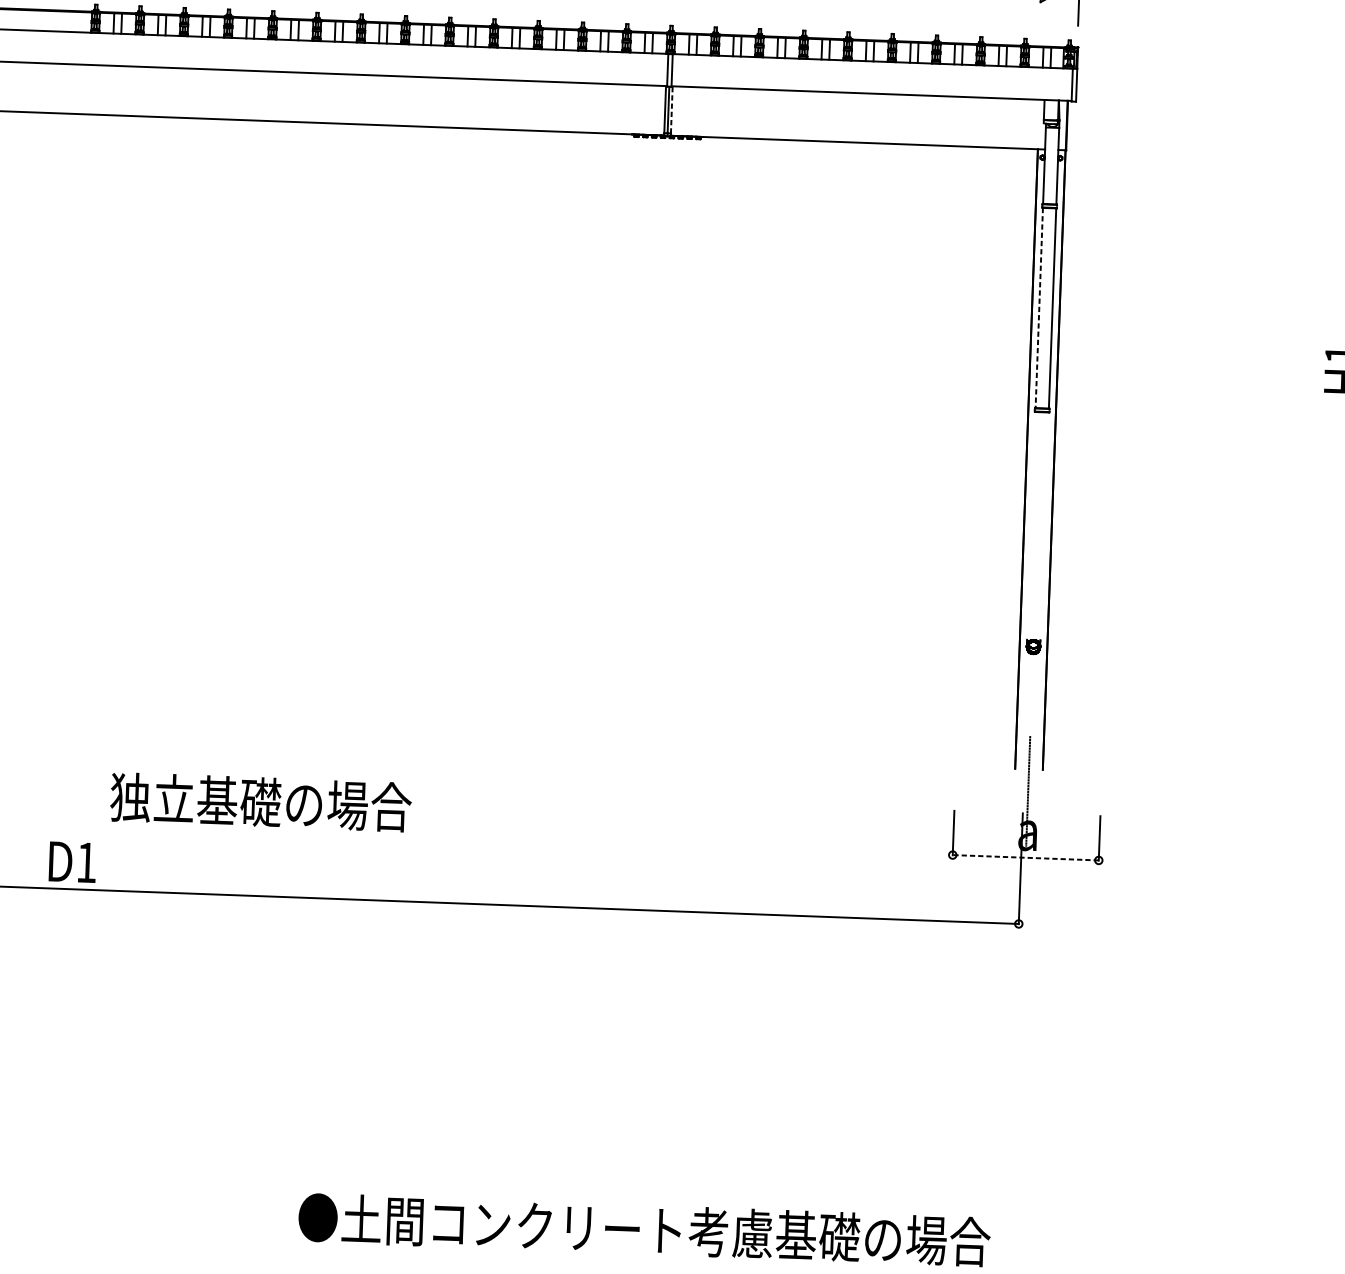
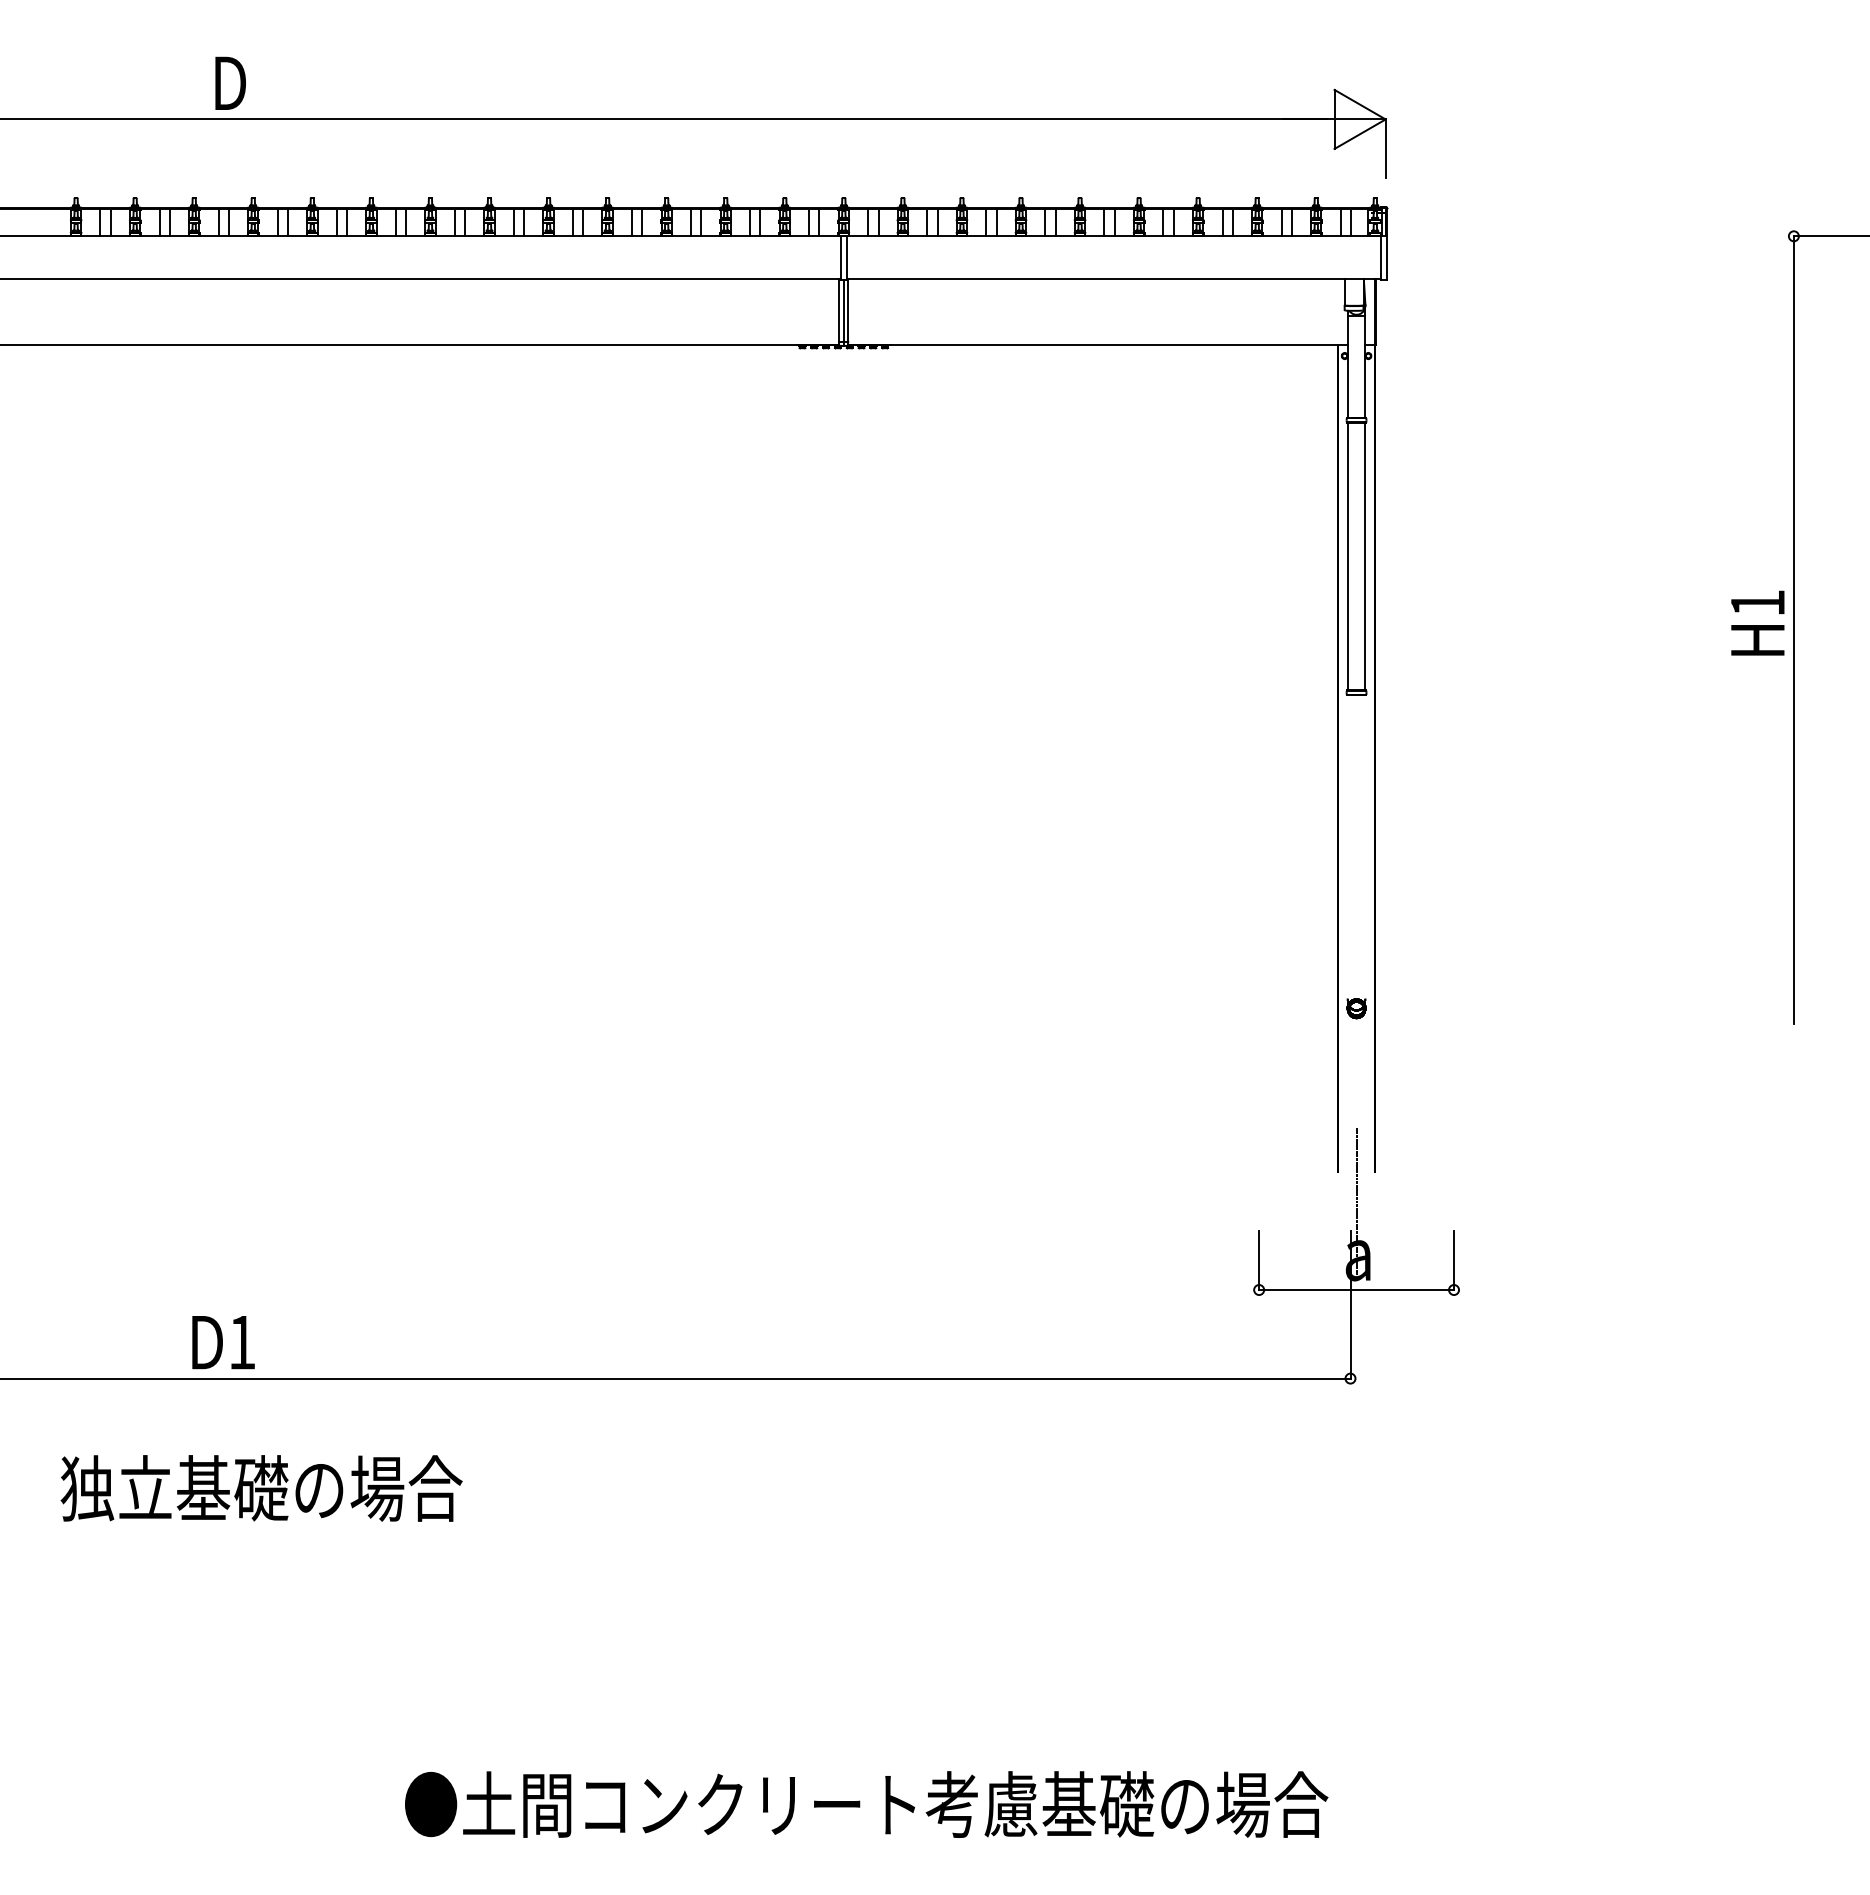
line: (671, 109) -> (848, 310), dashed -> solid
line: (1039, 307) -> (1347, 556), dashed -> solid
text: (260, 802) -> (261, 1488), moved
line: (1025, 858) -> (1356, 1290), dashed -> solid
text: (72, 862) -> (223, 1342), moved

